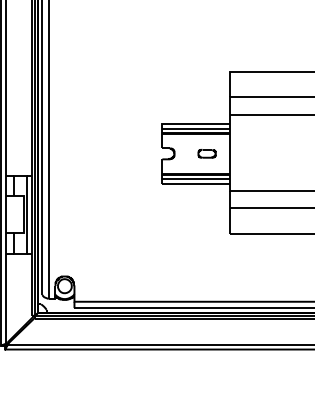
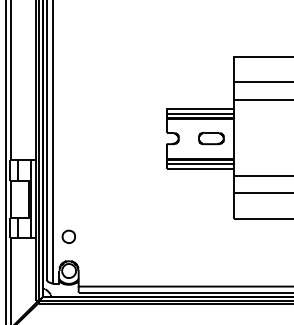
part: (206, 153) -> (210, 138), size x1.43
part: (64, 252) -> (68, 237), added

